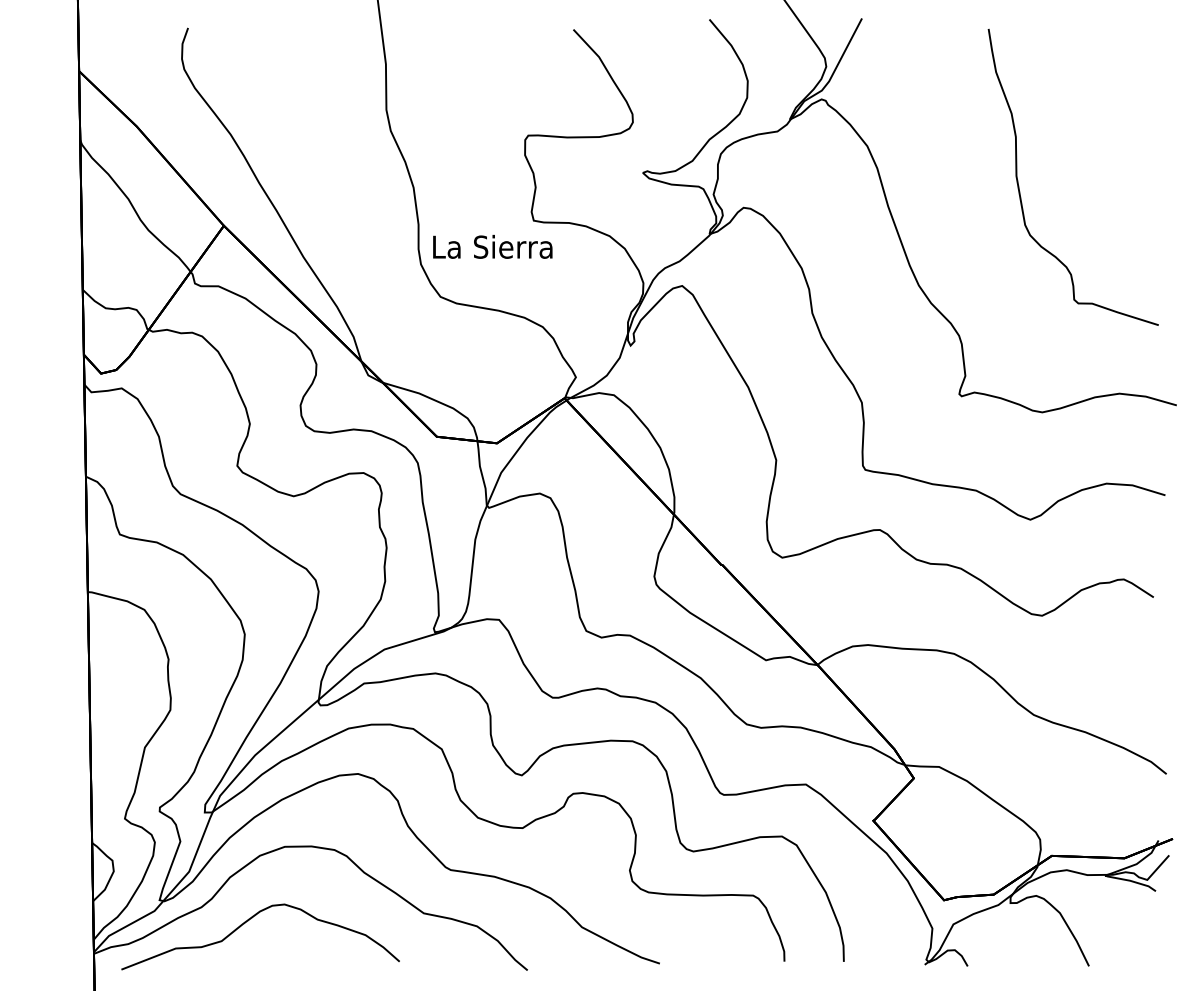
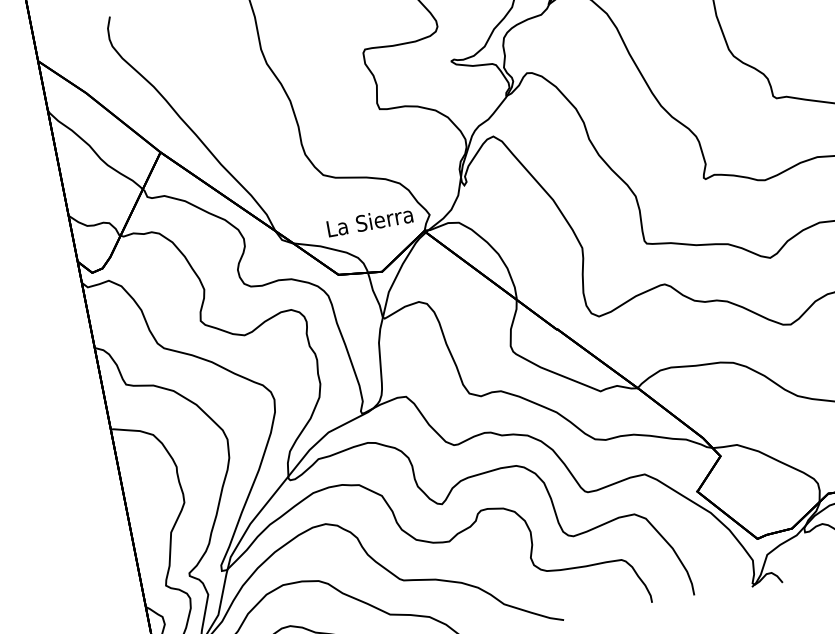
text: (492, 246) -> (369, 221), moved

